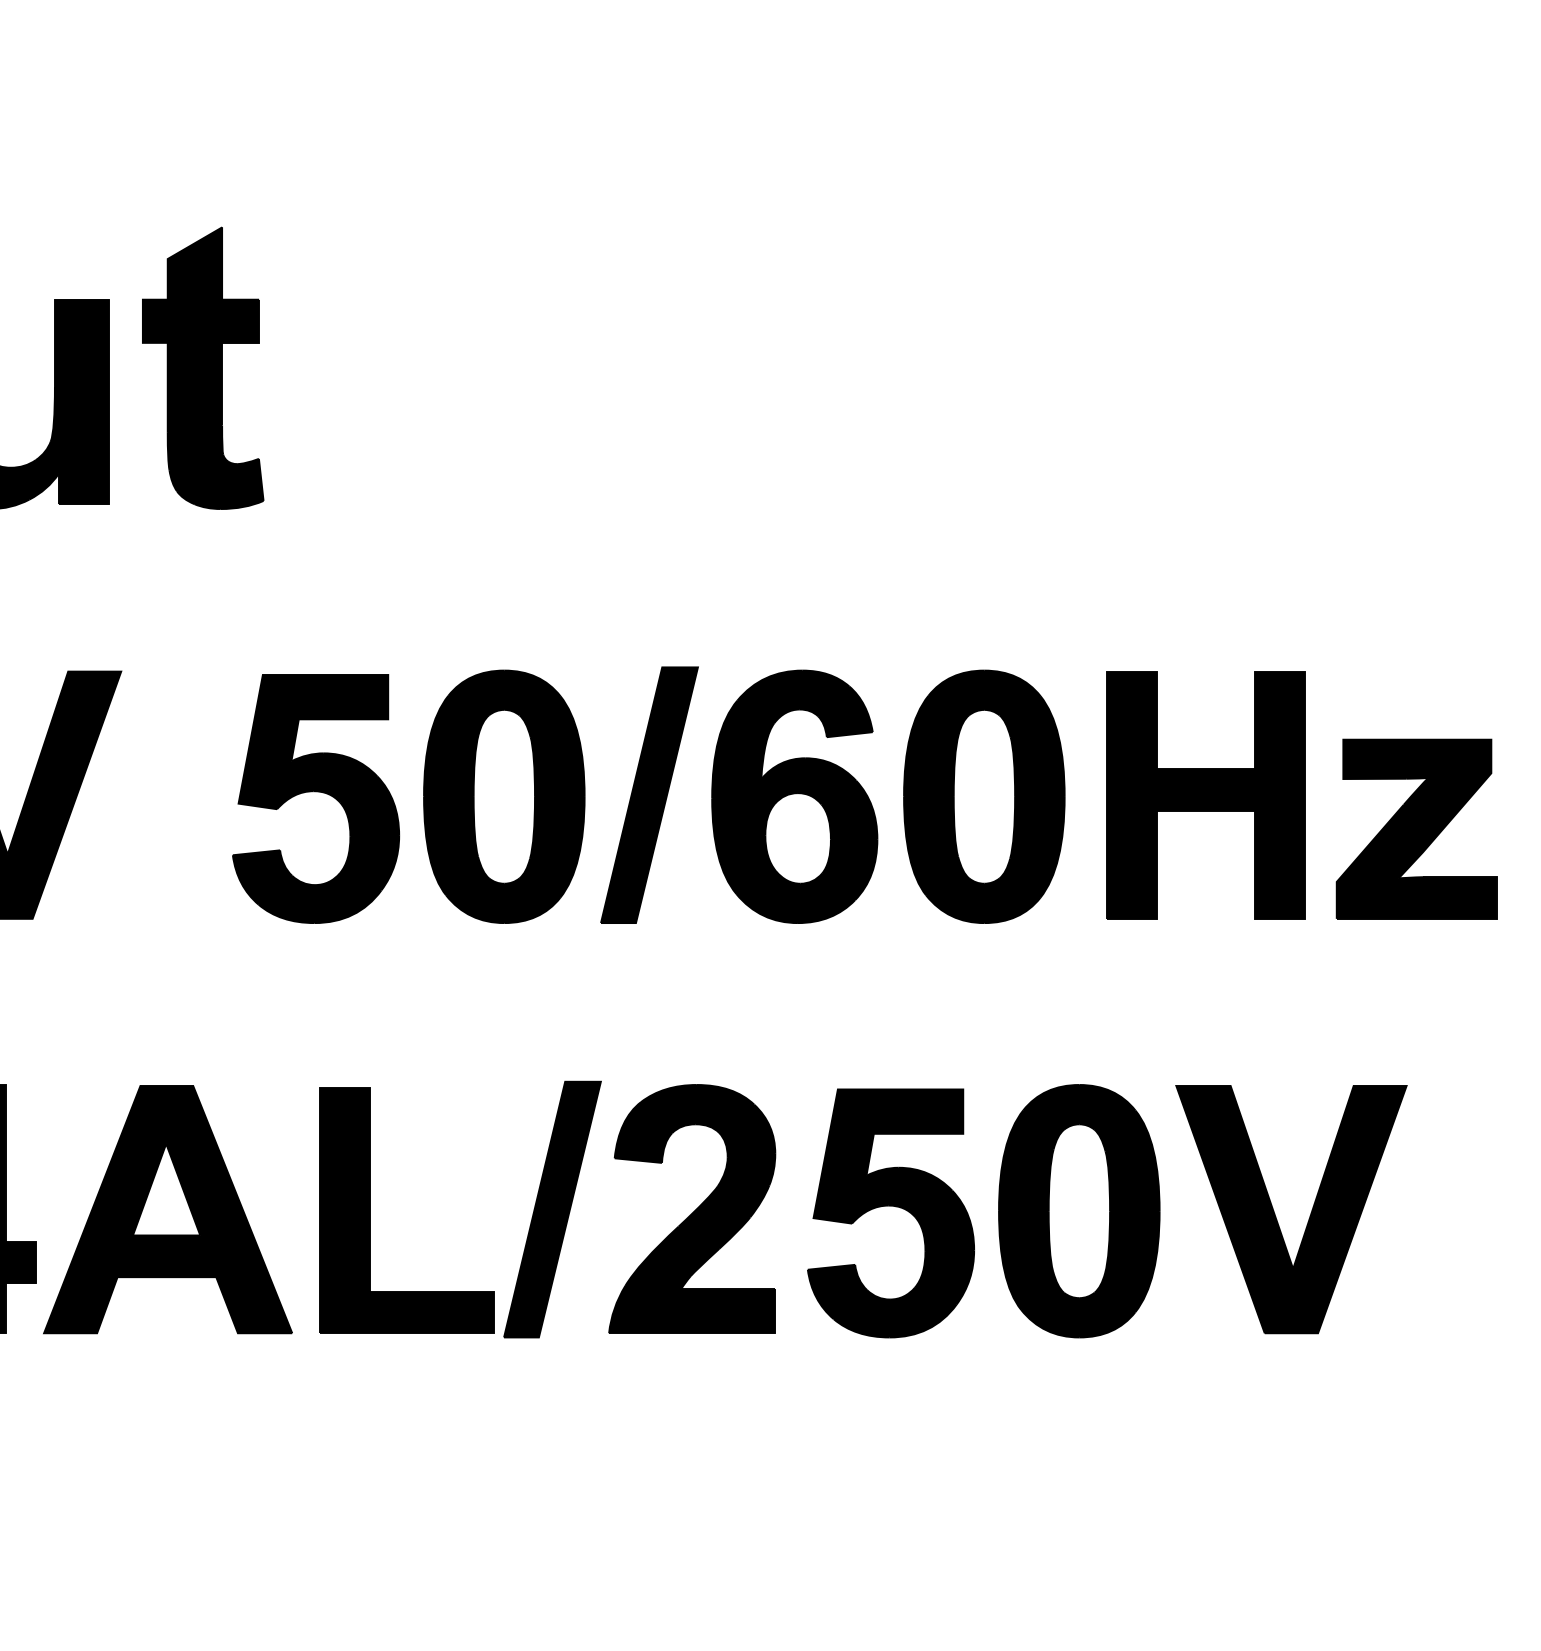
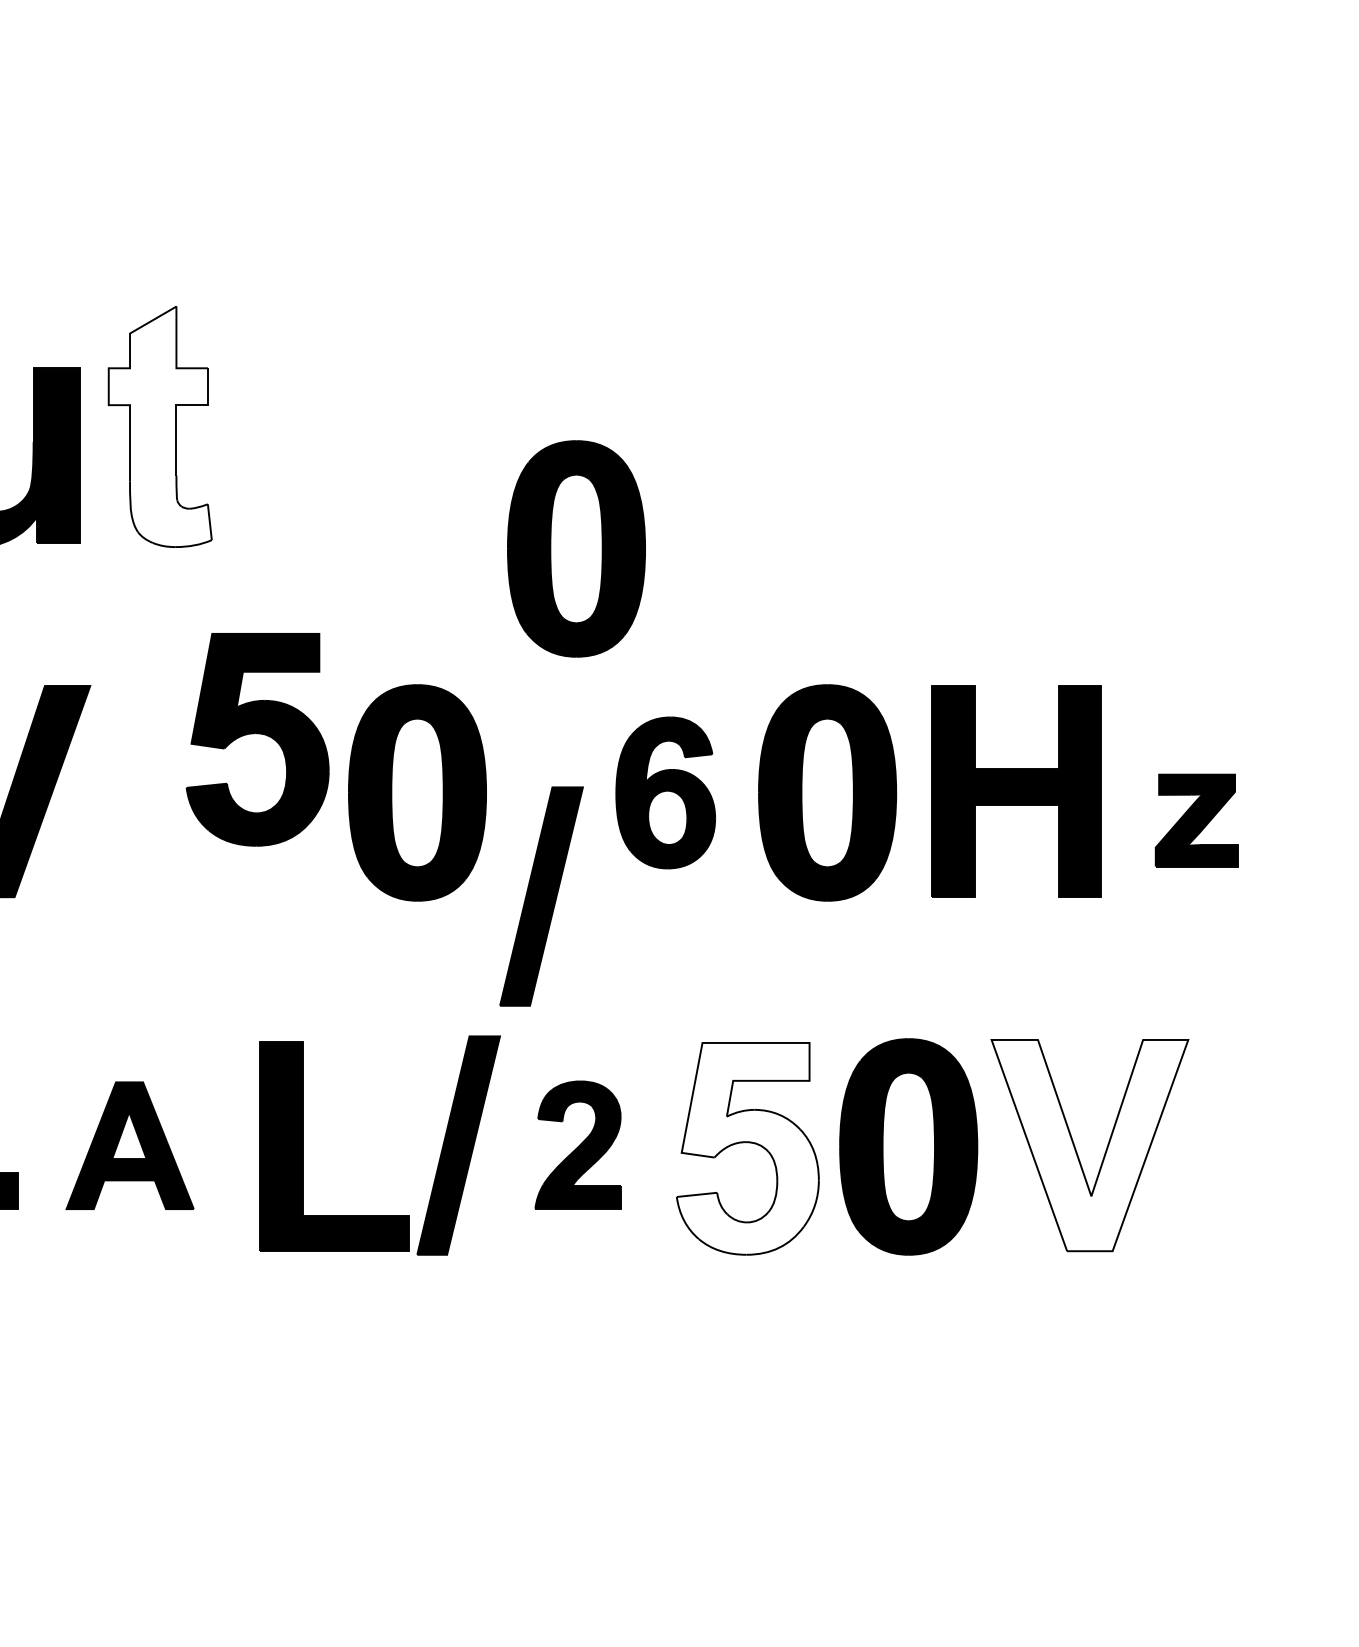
fill: (202, 367) -> (159, 426), removed
part: (690, 510) -> (576, 548), added
part: (649, 795) -> (541, 896), moved
part: (794, 796) -> (665, 792), size x0.7
part: (315, 798) -> (257, 739), moved
part: (1416, 829) -> (1196, 820), size x0.6
part: (691, 1208) -> (577, 1144), size x0.6
part: (167, 1209) -> (129, 1145), size x0.6
fill: (1290, 1209) -> (1089, 1145), removed
fill: (890, 1213) -> (747, 1148), removed

